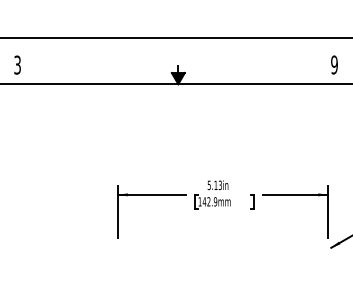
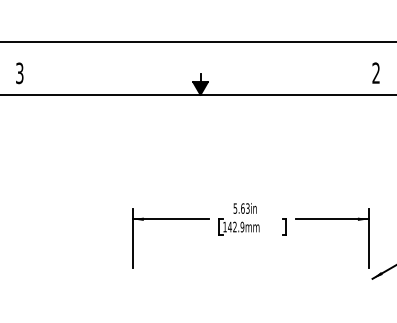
text: (334, 64) -> (376, 72), 9 -> 2
text: (215, 184) -> (242, 207), 5.13in -> 5.63in

